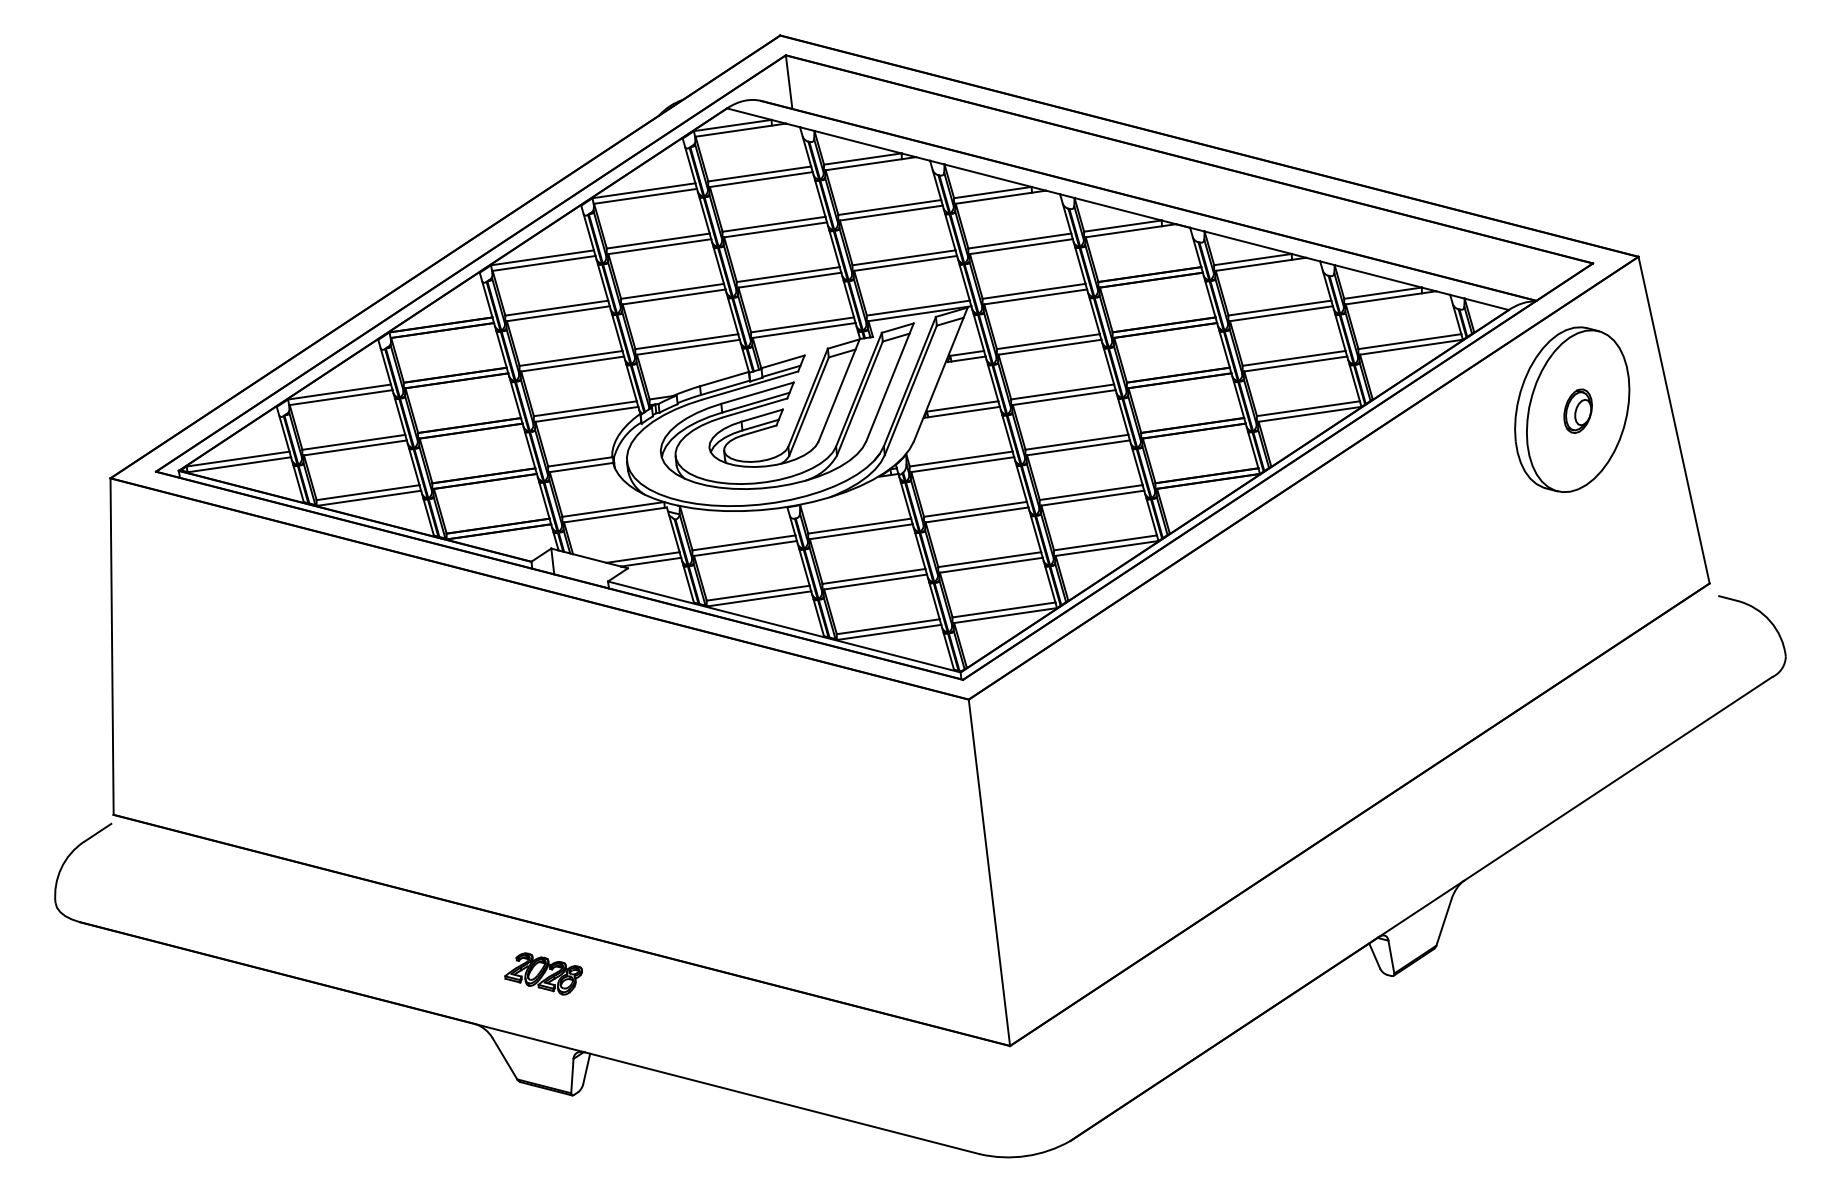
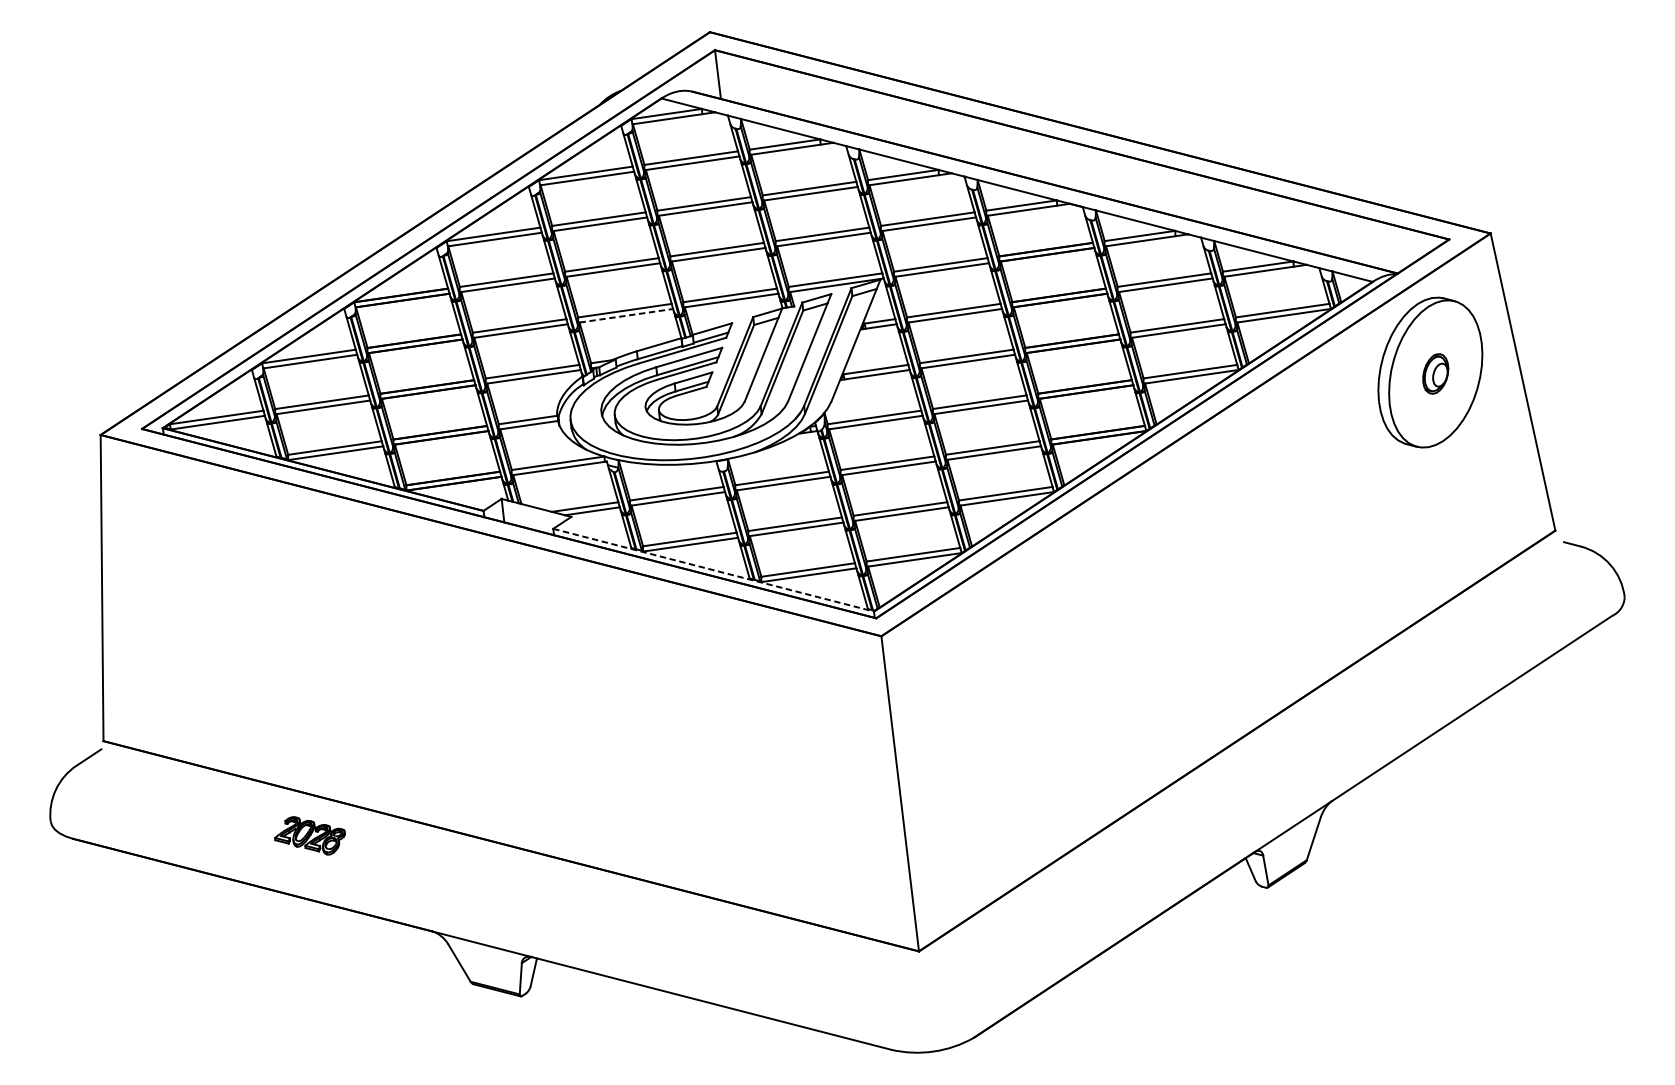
line: (688, 347) -> (626, 315), solid -> dashed
line: (784, 627) -> (713, 570), solid -> dashed
part: (543, 973) -> (309, 835), moved

